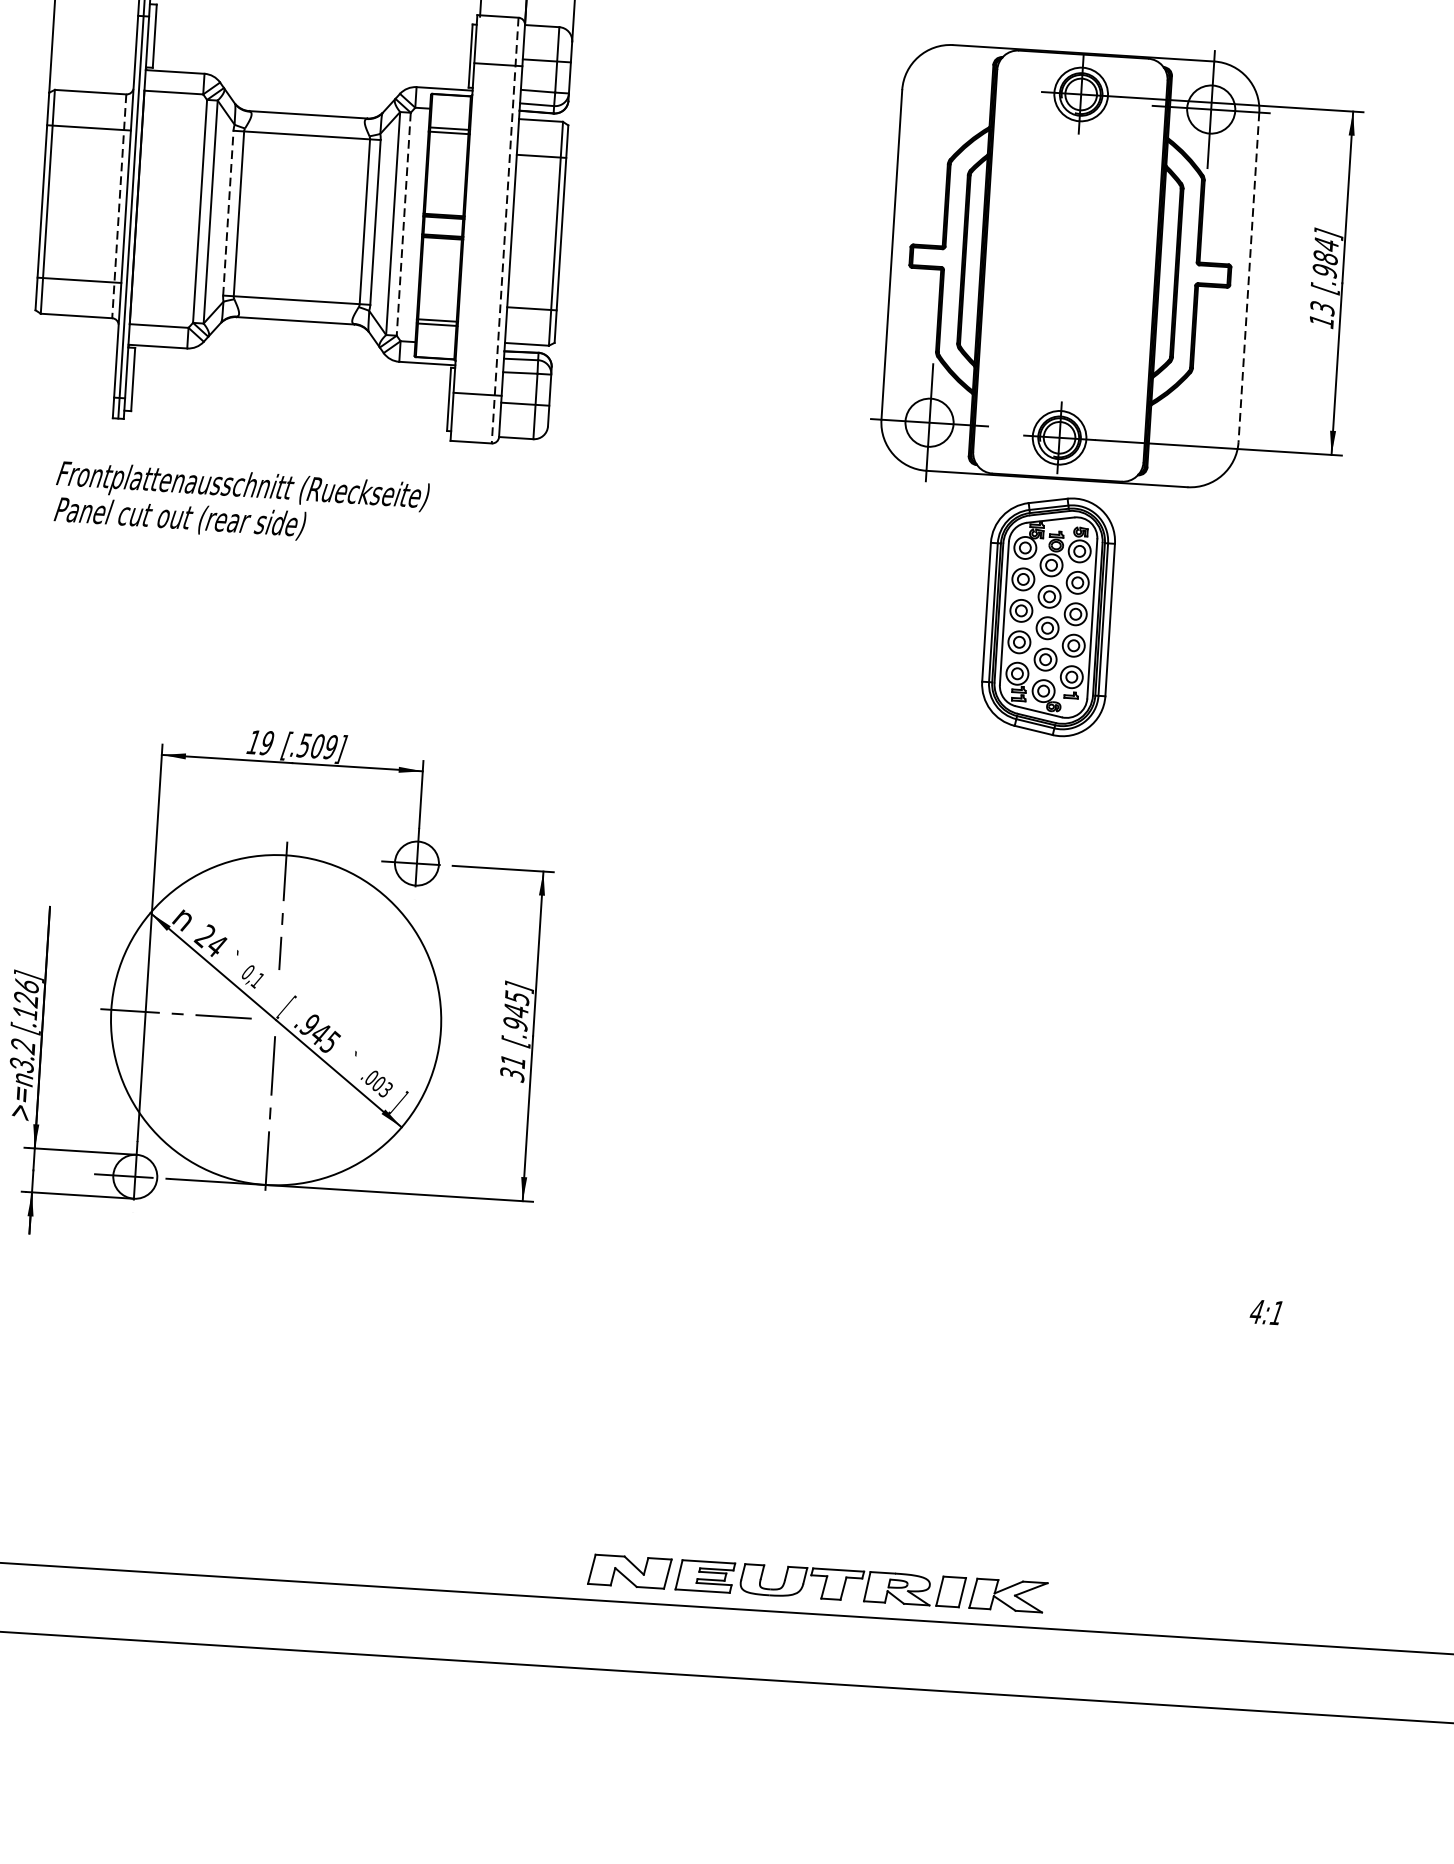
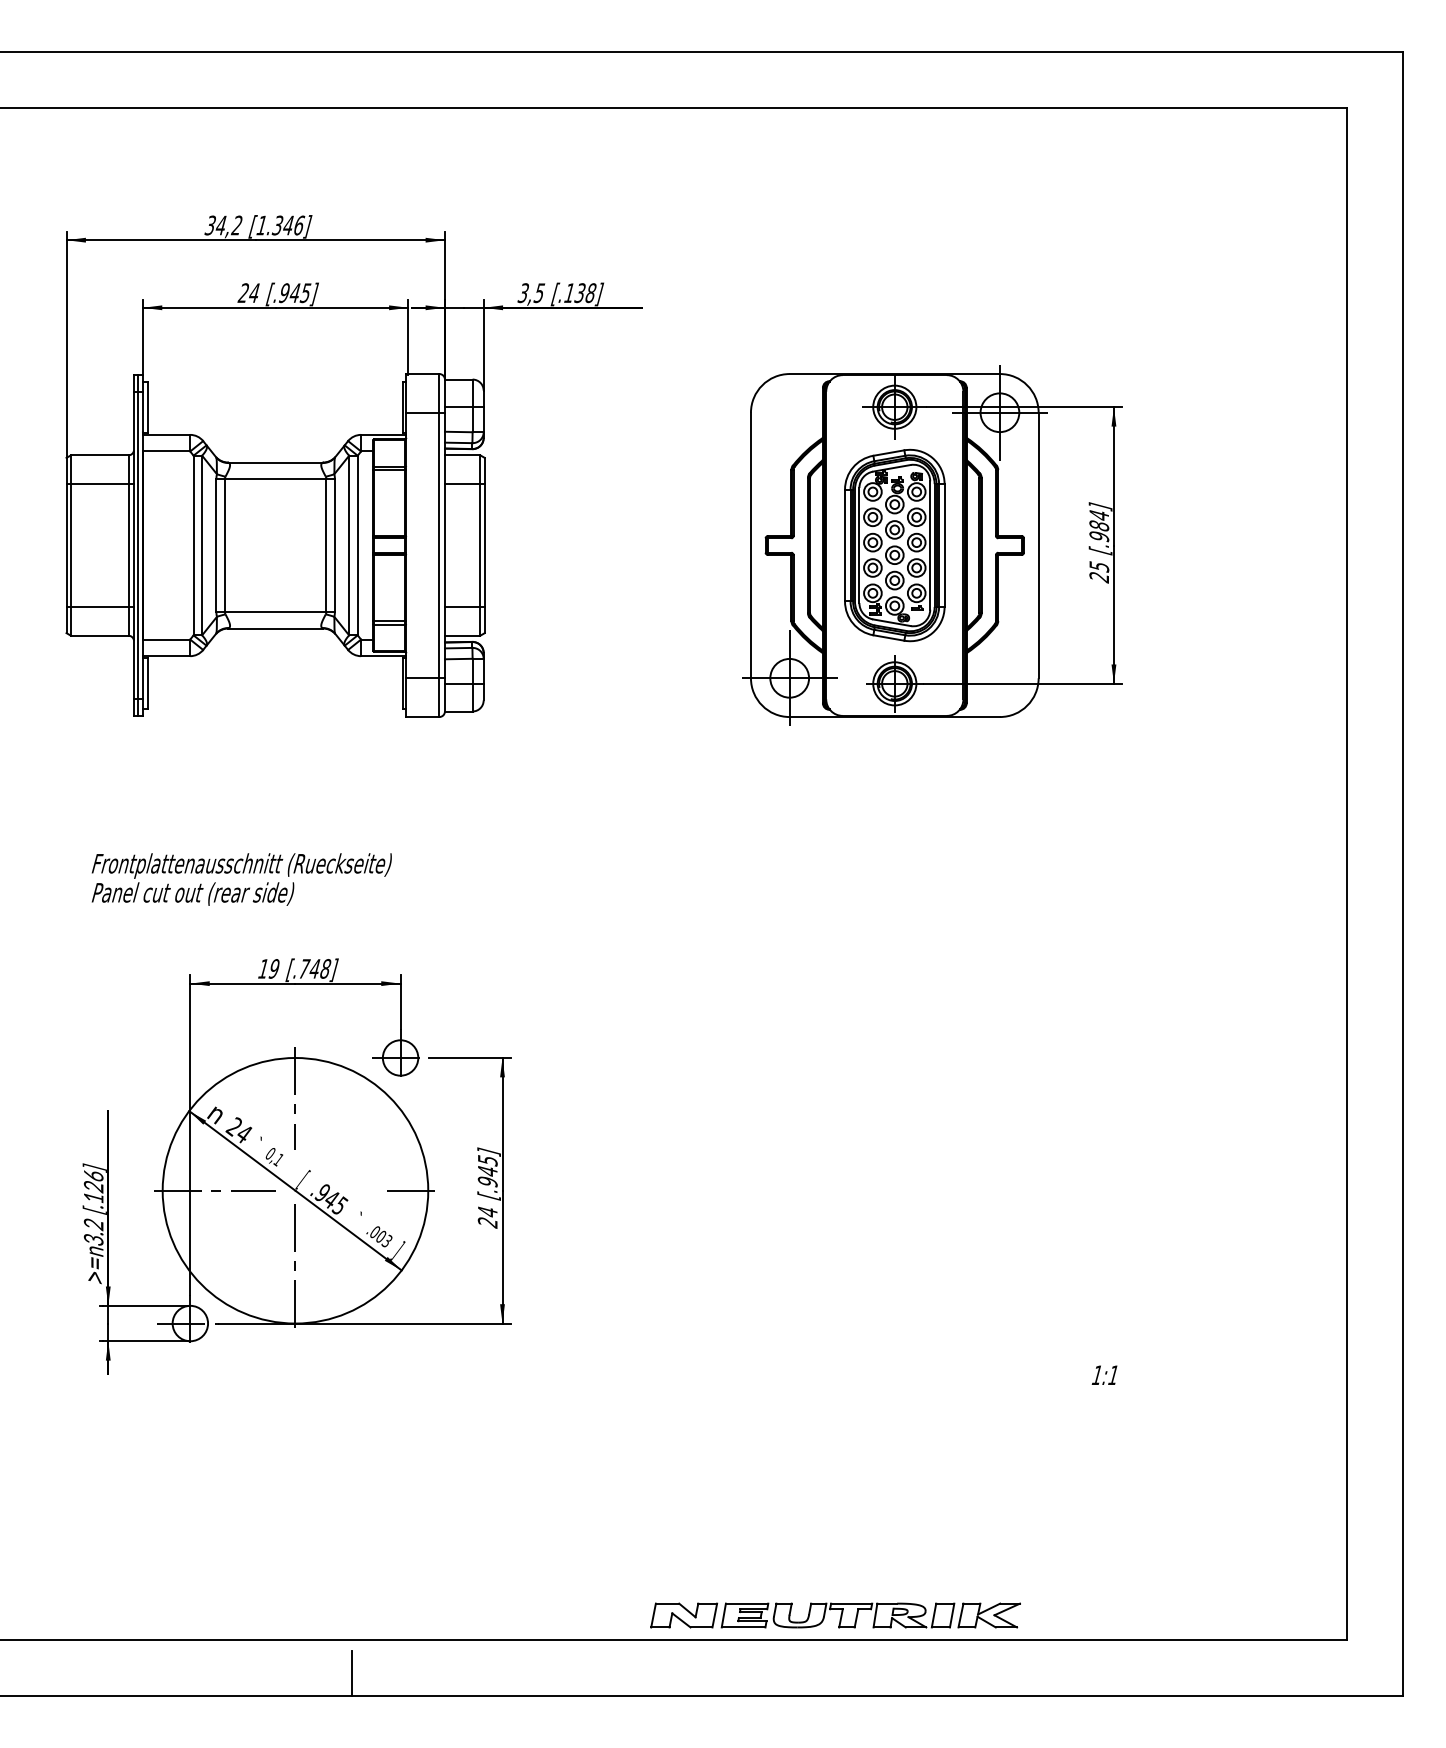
line: (119, 207) -> (128, 546), dashed -> solid
line: (228, 213) -> (216, 545), dashed -> solid
line: (403, 224) -> (357, 545), dashed -> solid
line: (505, 230) -> (439, 545), dashed -> solid
line: (1248, 277) -> (1038, 545), dashed -> solid
text: (1321, 315) -> (1098, 572), 13 -> 25
text: (241, 504) -> (241, 879), moved
part: (1047, 616) -> (894, 545), moved
text: (317, 745) -> (314, 968), [.509] -> [.748]
line: (421, 1028) -> (412, 1190), added
text: (512, 1068) -> (487, 1217), 31 -> 24
text: (1255, 1310) -> (1096, 1374), 4:1 -> 1:1
part: (817, 1583) -> (835, 1615), moved
line: (307, 1623) -> (351, 1673), added

